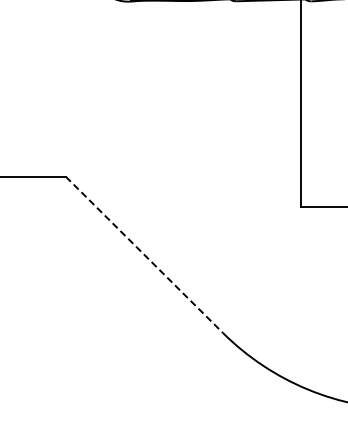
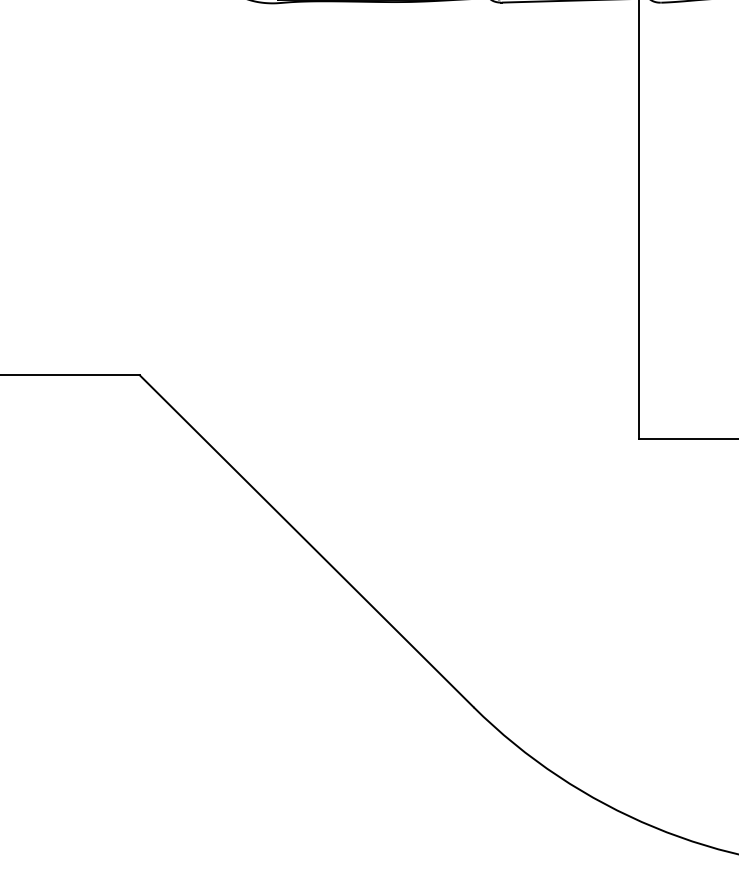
line: (144, 254) -> (306, 540), dashed -> solid

